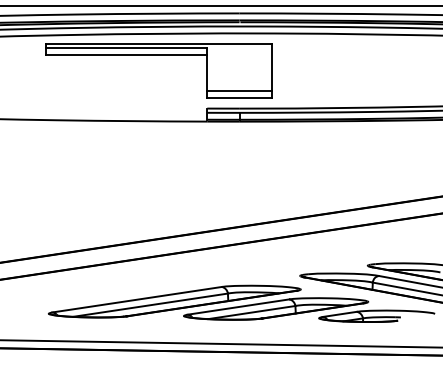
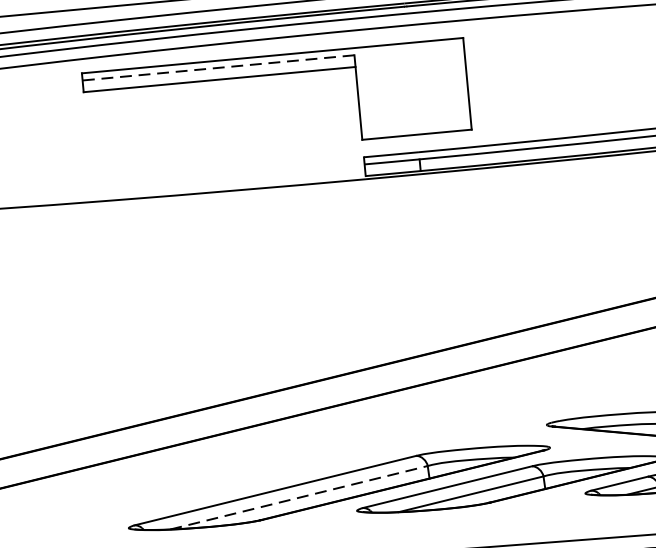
line: (126, 48) -> (218, 68), solid -> dashed
line: (239, 91) -> (415, 123), removed
line: (151, 305) -> (300, 498), solid -> dashed

